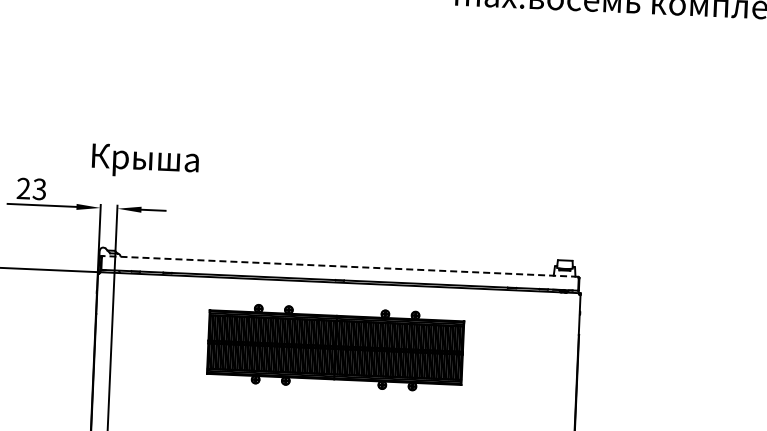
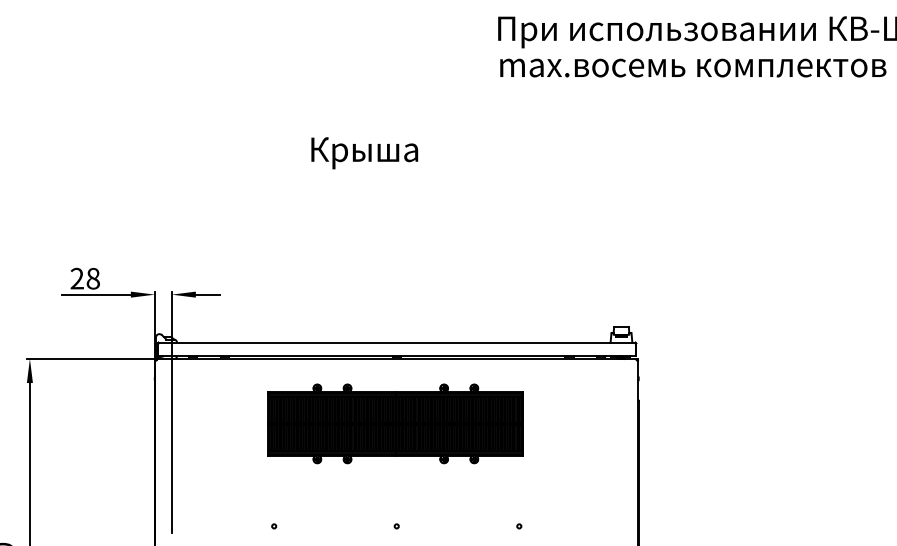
text: (145, 161) -> (364, 153), moved
text: (38, 189) -> (92, 278), 23 -> 28
line: (340, 266) -> (397, 342), dashed -> solid

